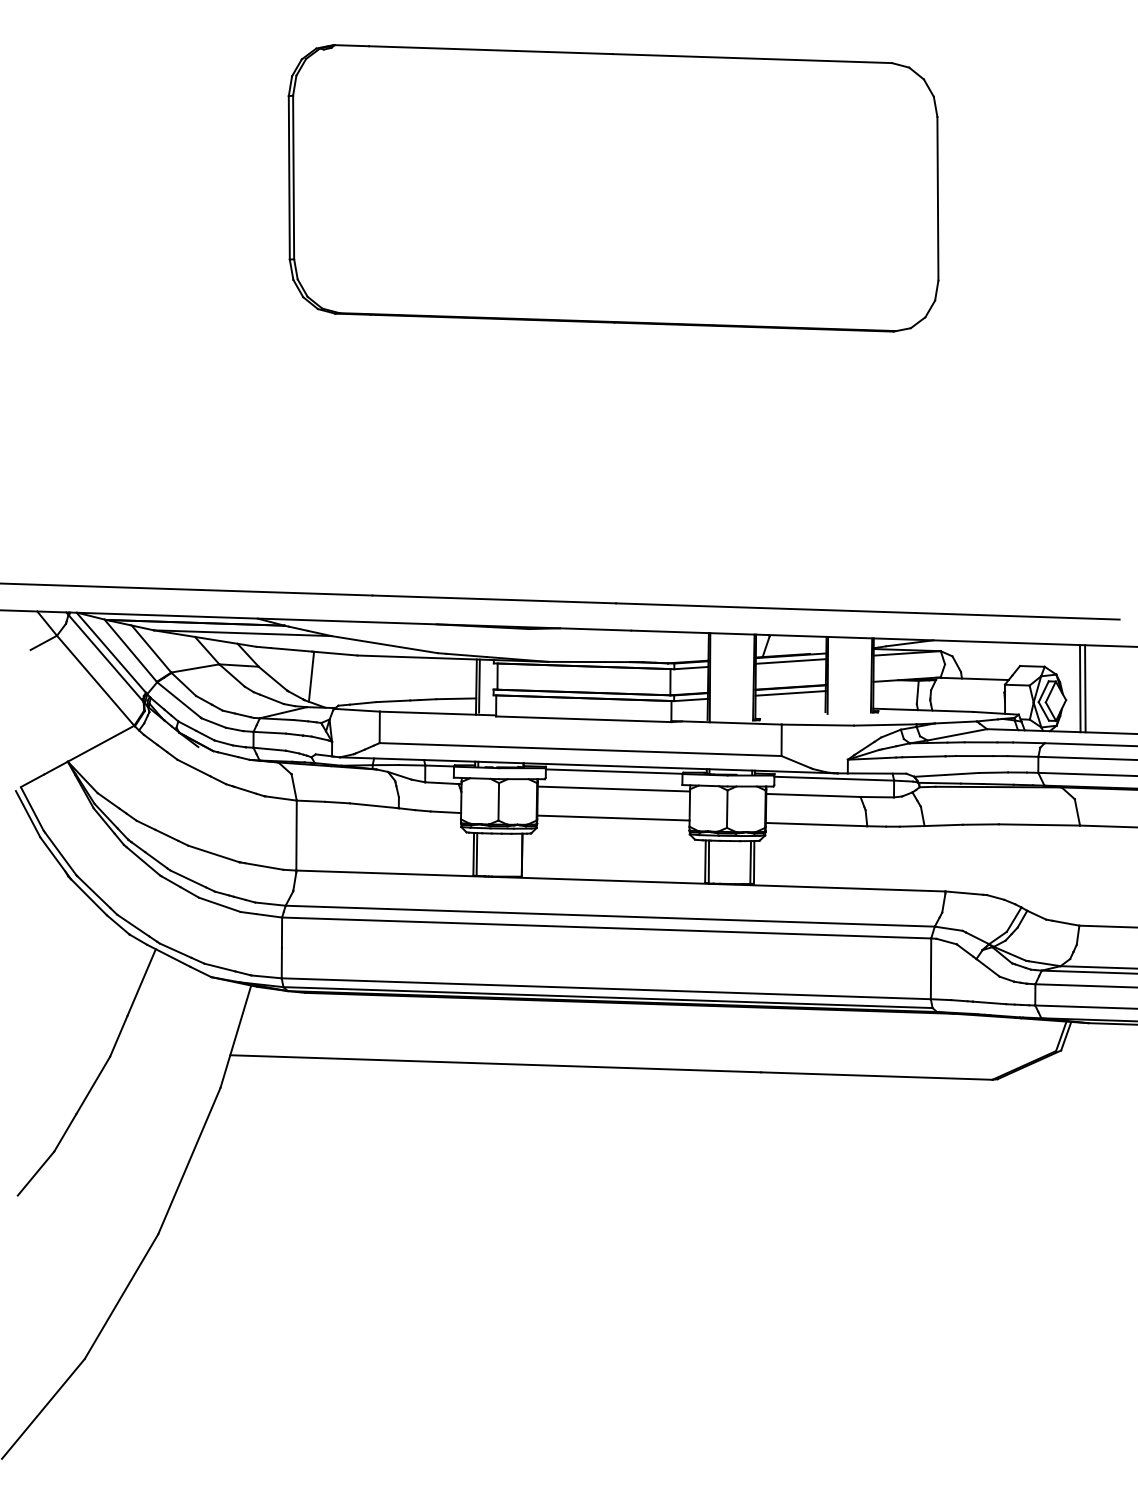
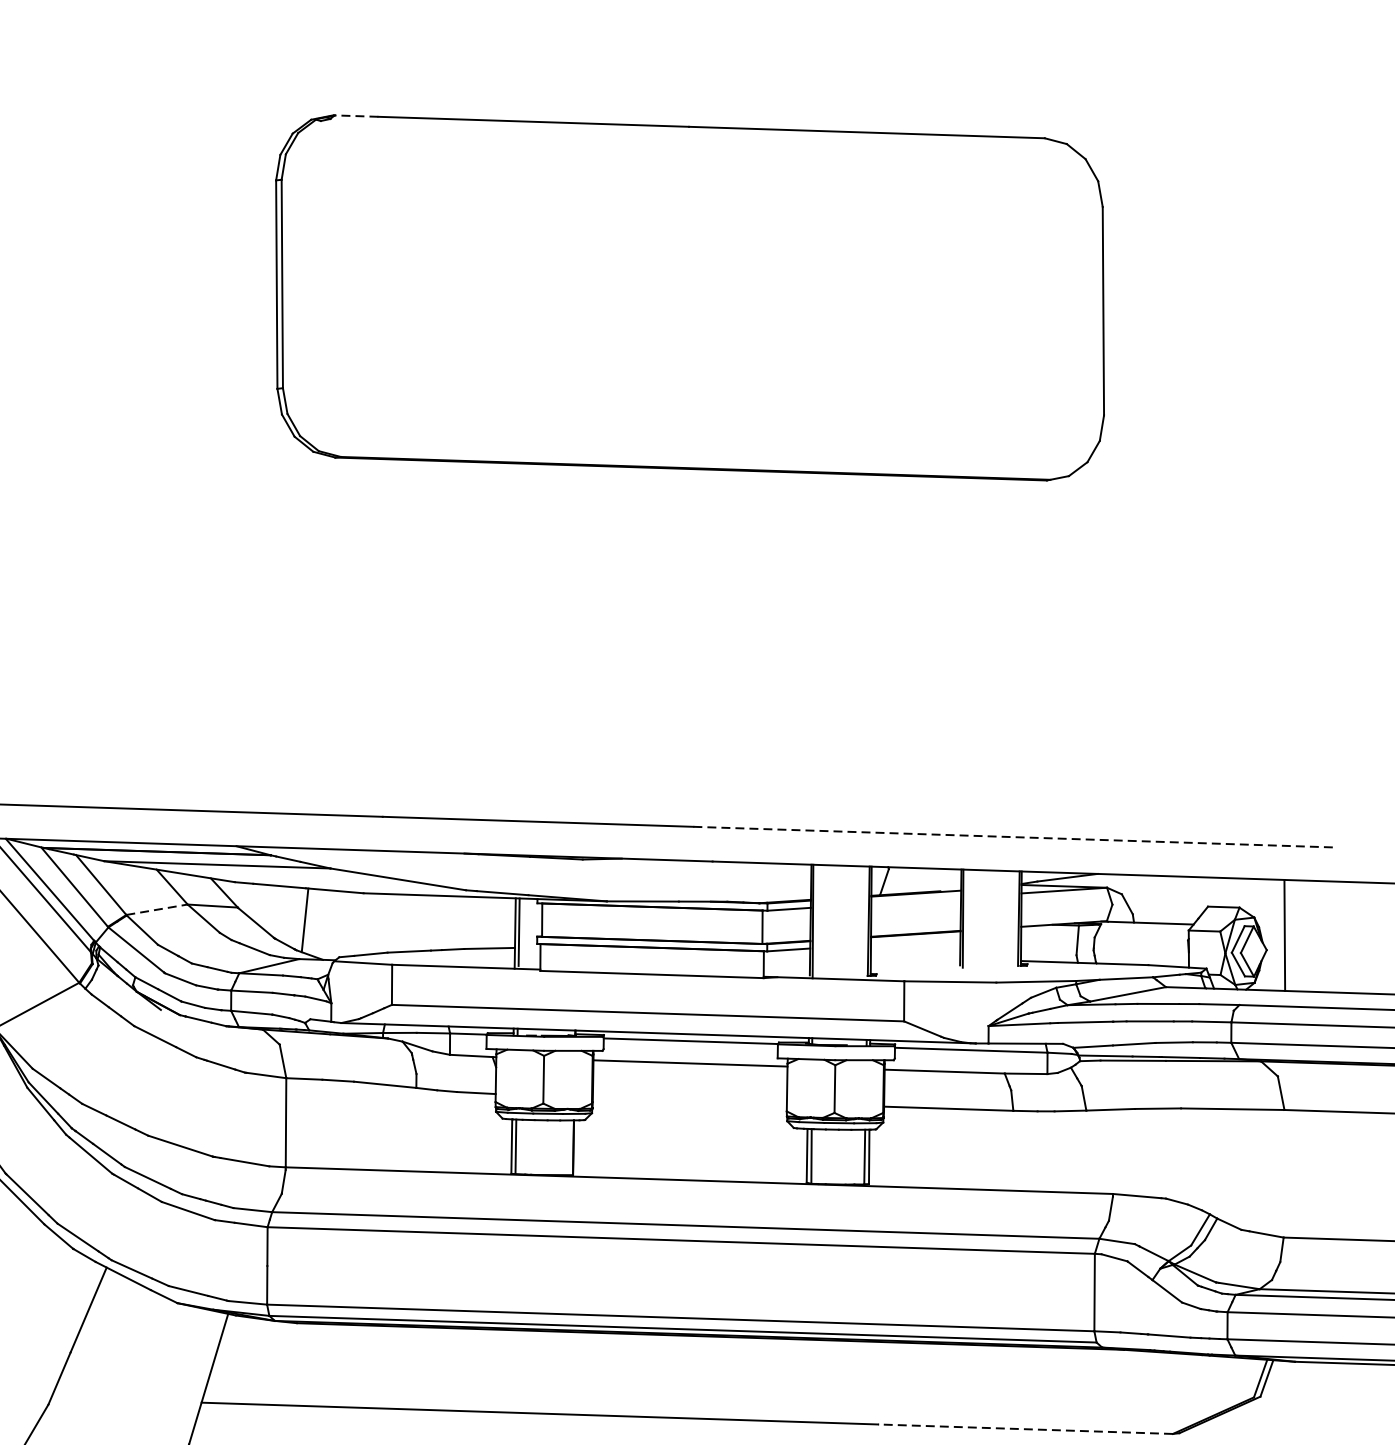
line: (351, 45) -> (356, 115), solid -> dashed
line: (867, 611) -> (1013, 837), solid -> dashed
line: (790, 661) -> (915, 900), removed
line: (195, 668) -> (157, 909), solid -> dashed
line: (1085, 688) -> (1291, 935), removed
line: (790, 693) -> (915, 941), removed
line: (613, 817) -> (689, 1099), removed
line: (876, 1076) -> (1025, 1429), solid -> dashed

